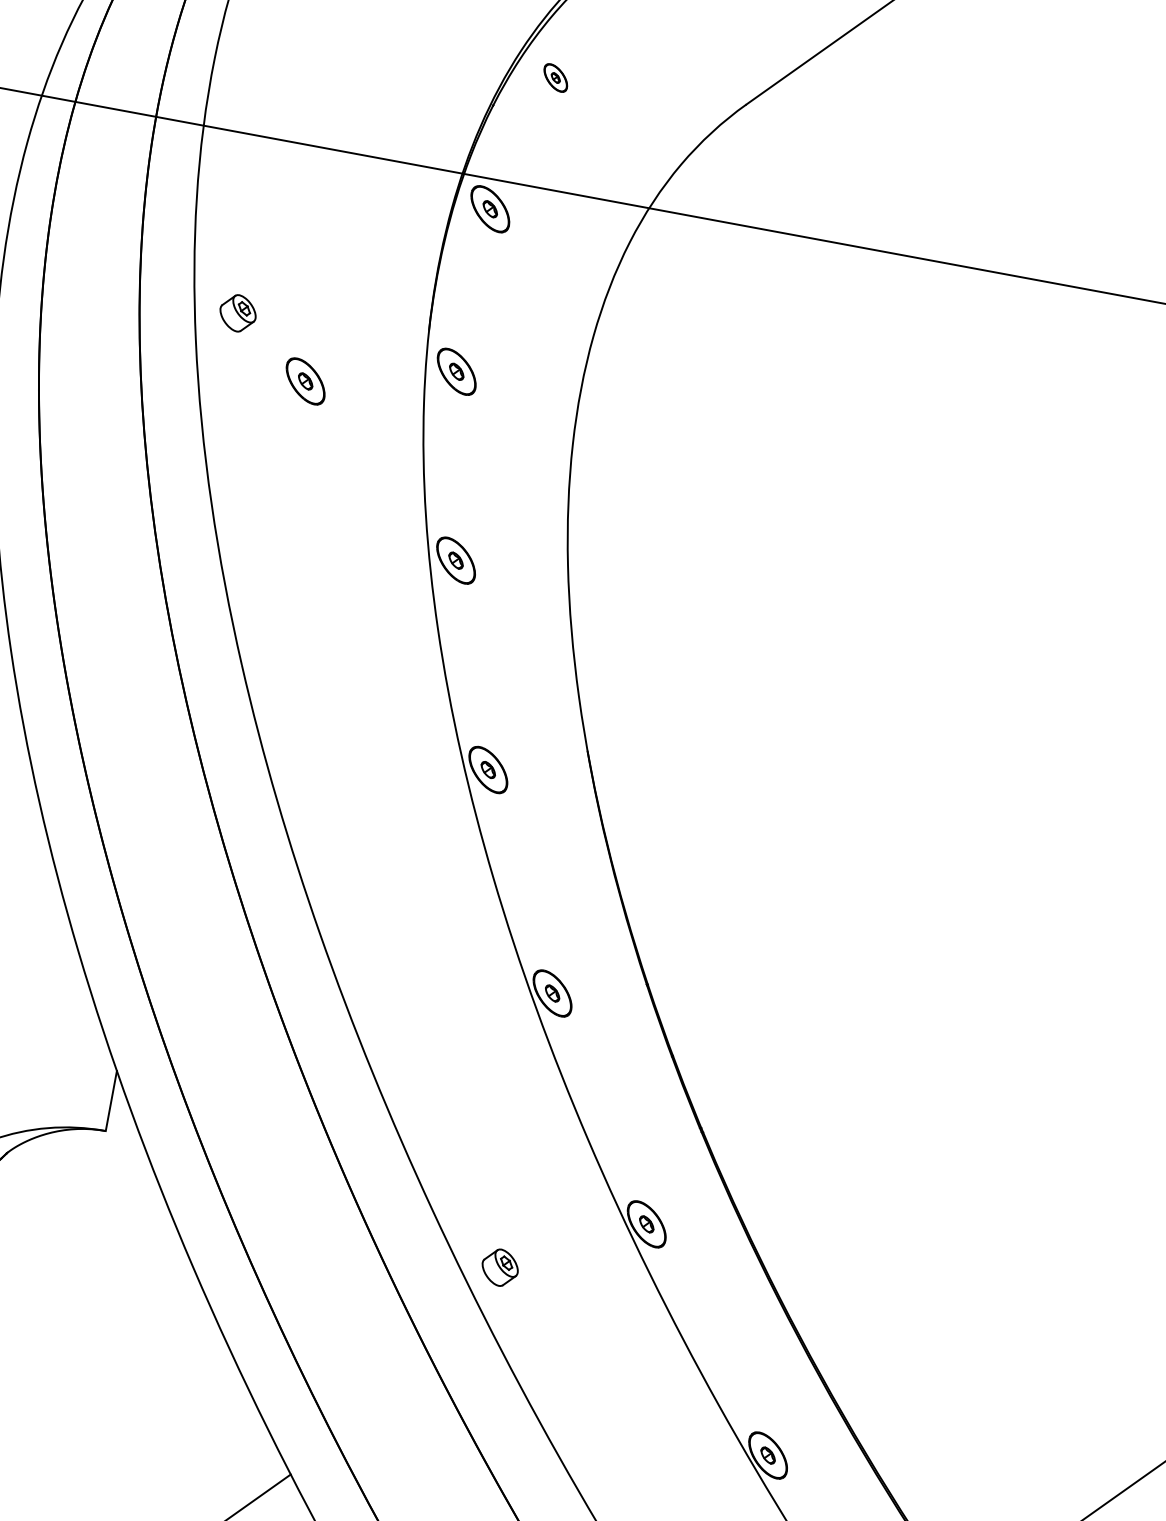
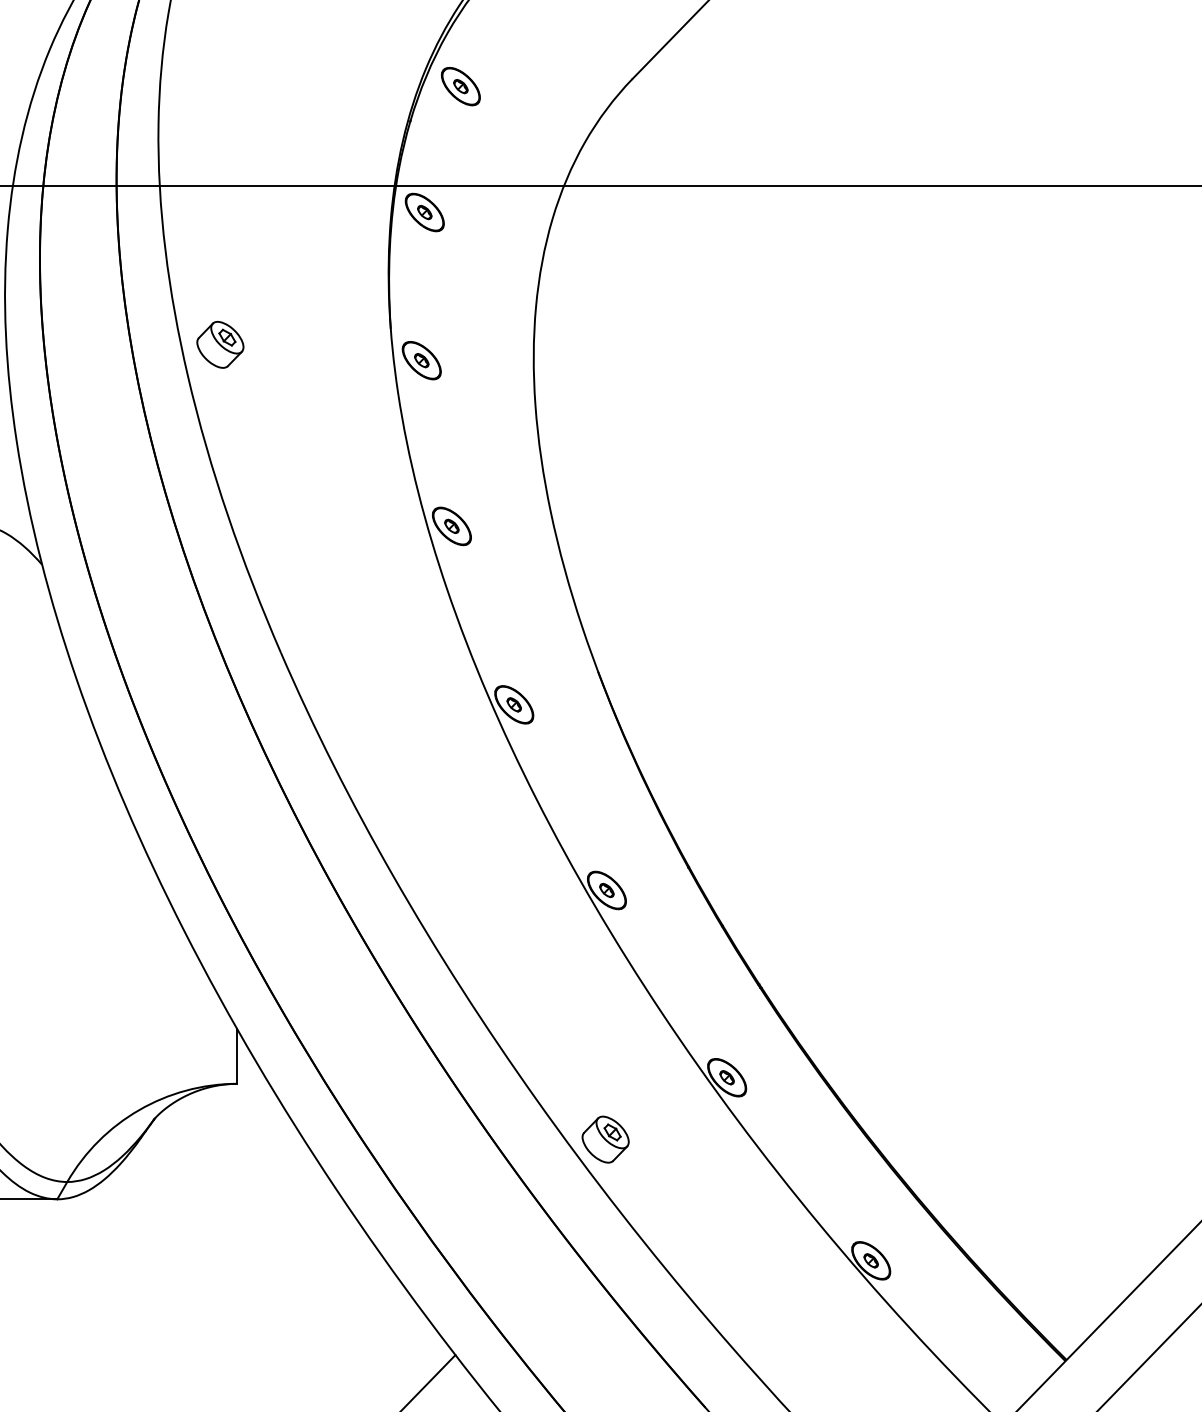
part: (555, 77) -> (460, 86), size x1.67
part: (238, 312) -> (220, 344), size x1.43
part: (305, 381) -> (290, 393), removed
part: (500, 1267) -> (605, 1139), size x1.43

